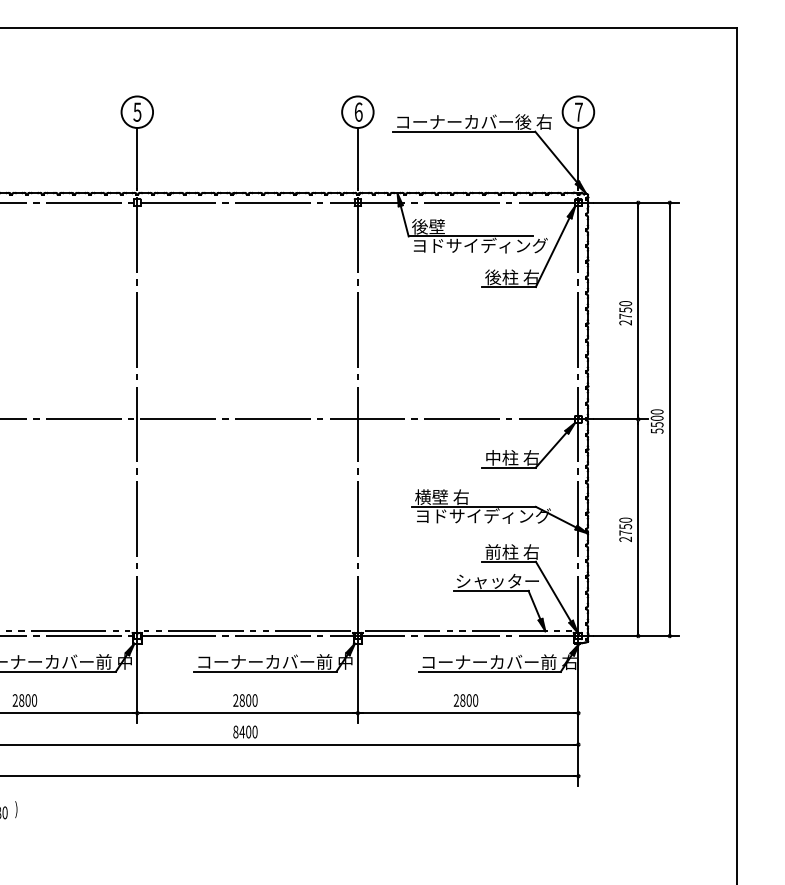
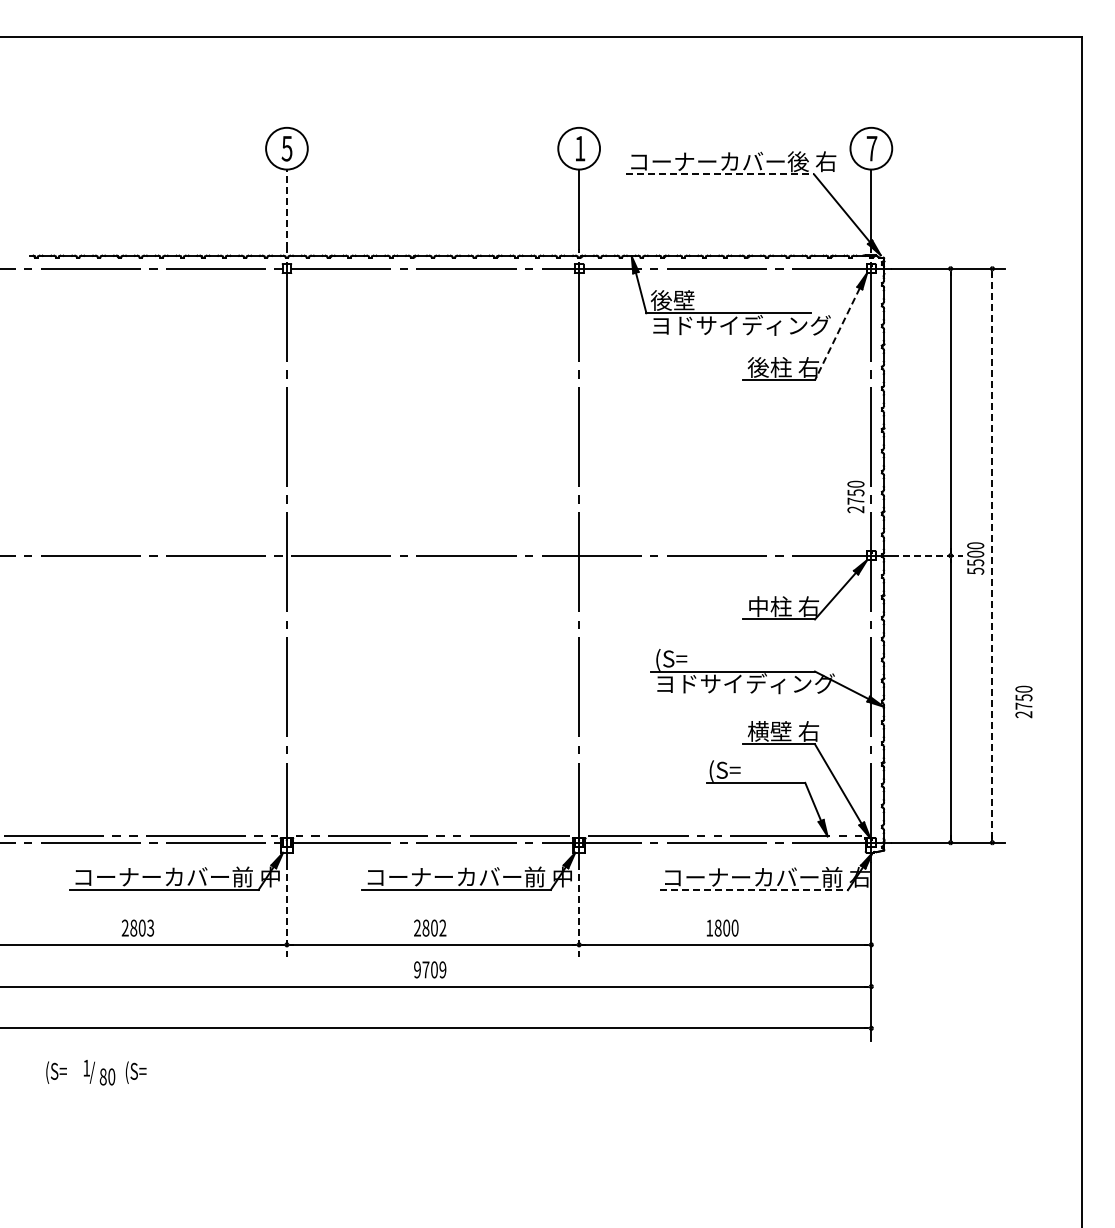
text: (358, 112) -> (580, 148), 6 -> 1
line: (464, 131) -> (720, 174), solid -> dashed
line: (136, 157) -> (286, 208), solid -> dashed
line: (552, 252) -> (837, 334), solid -> dashed
text: (625, 312) -> (855, 496), moved
line: (621, 419) -> (928, 555), solid -> dashed
line: (669, 419) -> (992, 555), solid -> dashed
text: (441, 497) -> (690, 659), 横壁 右 -> (S=
text: (625, 529) -> (1023, 701), moved
text: (501, 552) -> (769, 731), 前柱 右 -> 横壁 右
text: (497, 581) -> (764, 770), シャッター -> (S=
line: (490, 672) -> (754, 890), solid -> dashed
line: (136, 687) -> (286, 910), solid -> dashed
line: (358, 687) -> (579, 910), solid -> dashed
text: (34, 700) -> (150, 927), 2800 -> 2803
text: (254, 700) -> (442, 927), 2800 -> 2802
text: (456, 700) -> (709, 927), 2800 -> 1800
text: (245, 731) -> (430, 969), 8400 -> 9709
text: (23, 809) -> (135, 1072), ) -> (S=

